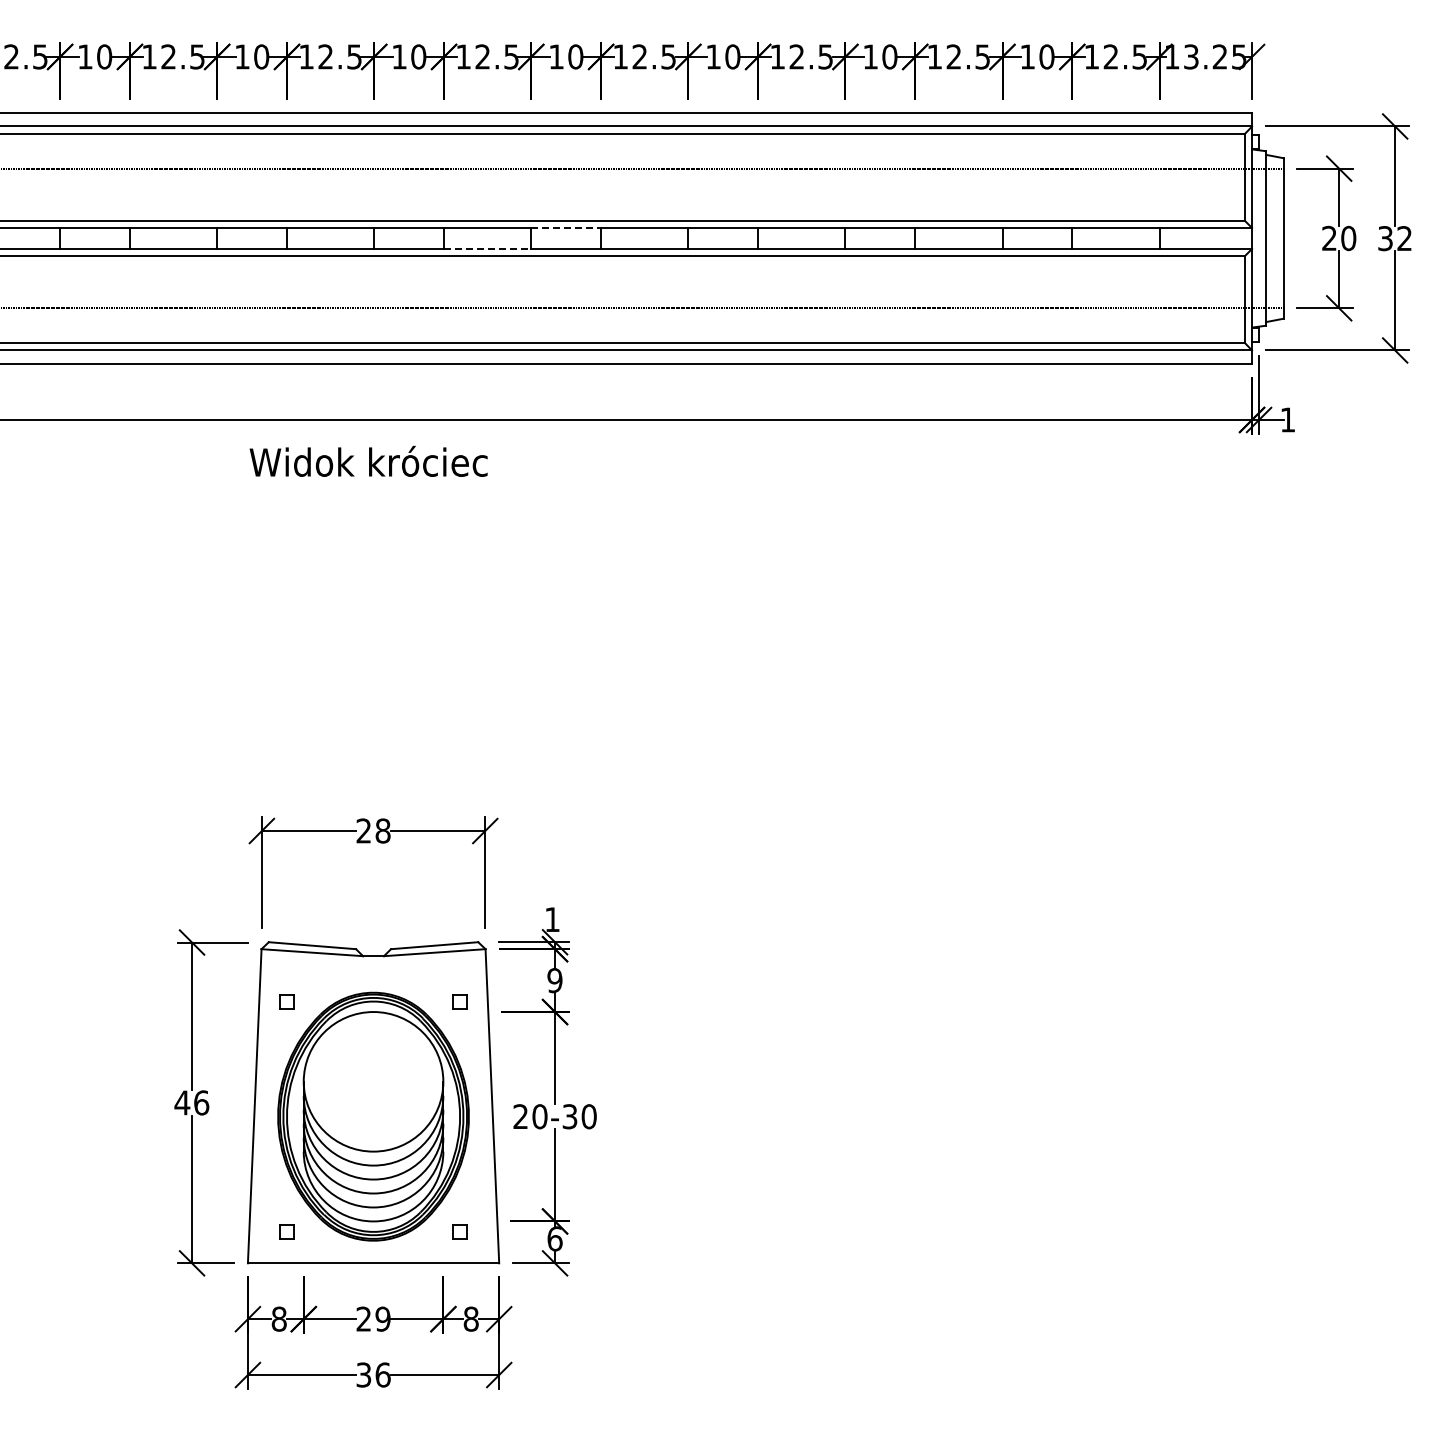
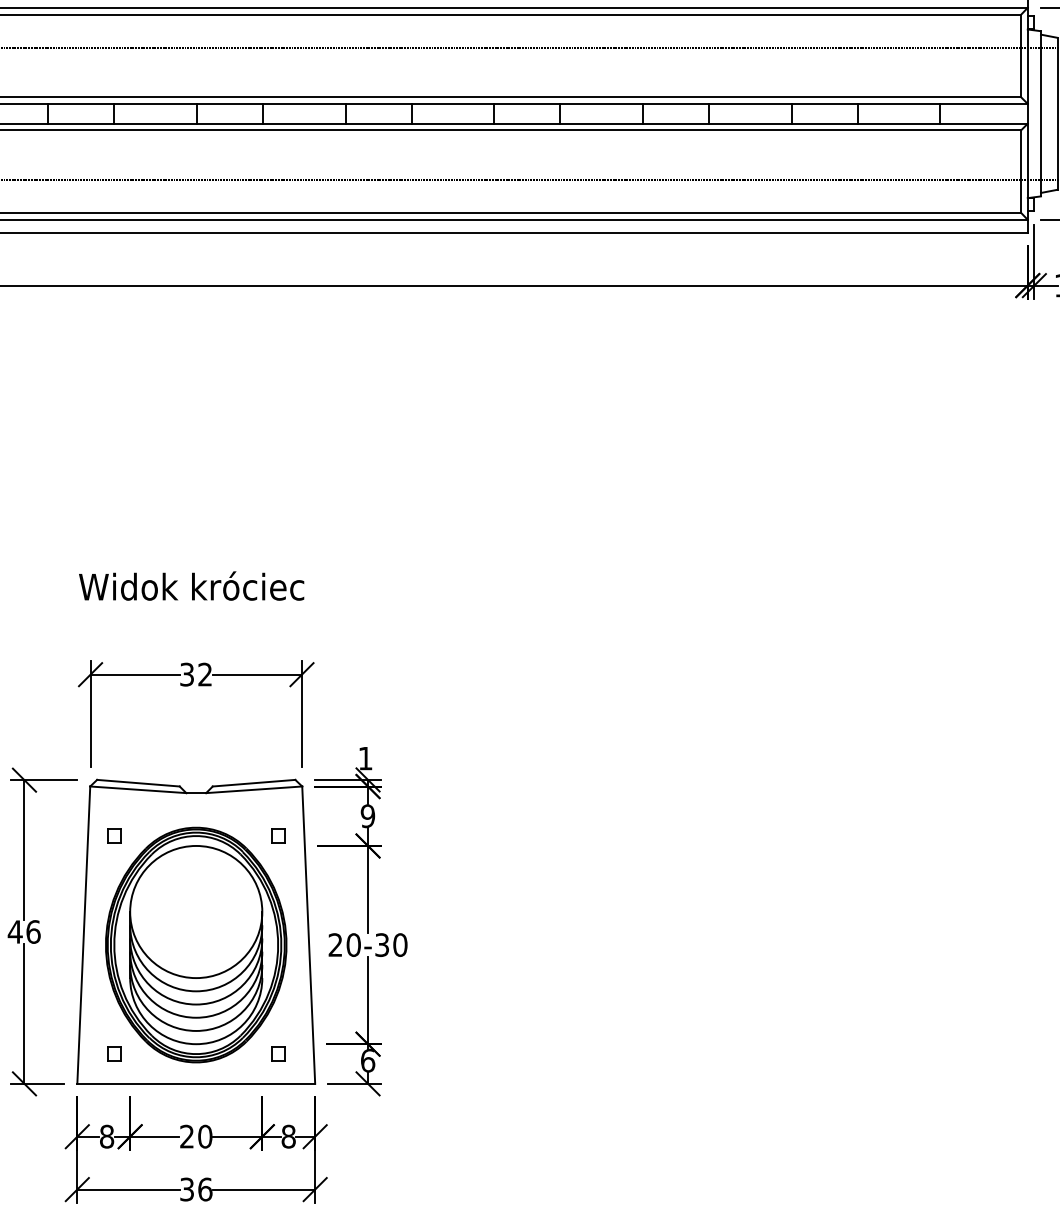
line: (566, 228) -> (378, 104), dashed -> solid
line: (487, 248) -> (304, 123), dashed -> solid
text: (368, 460) -> (191, 585), moved
text: (373, 830) -> (196, 674), 28 -> 32
text: (382, 1318) -> (204, 1136), 29 -> 20

